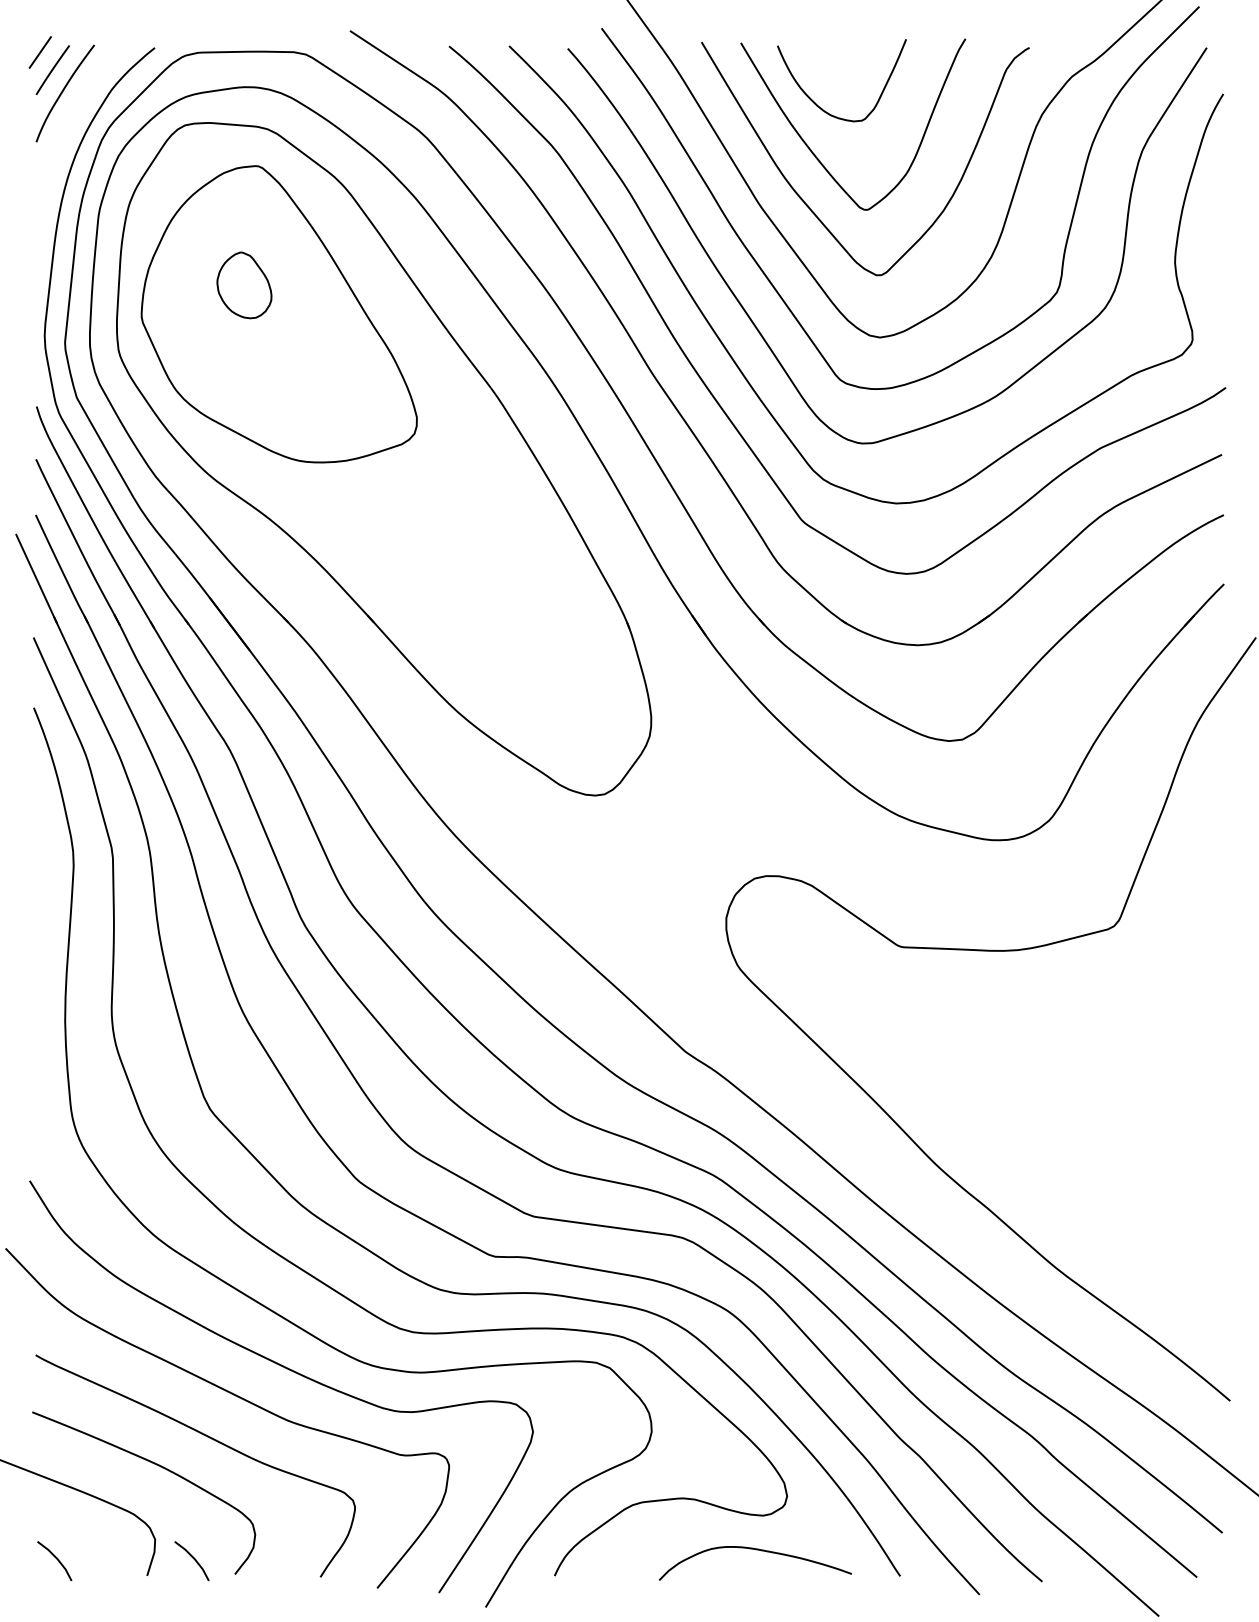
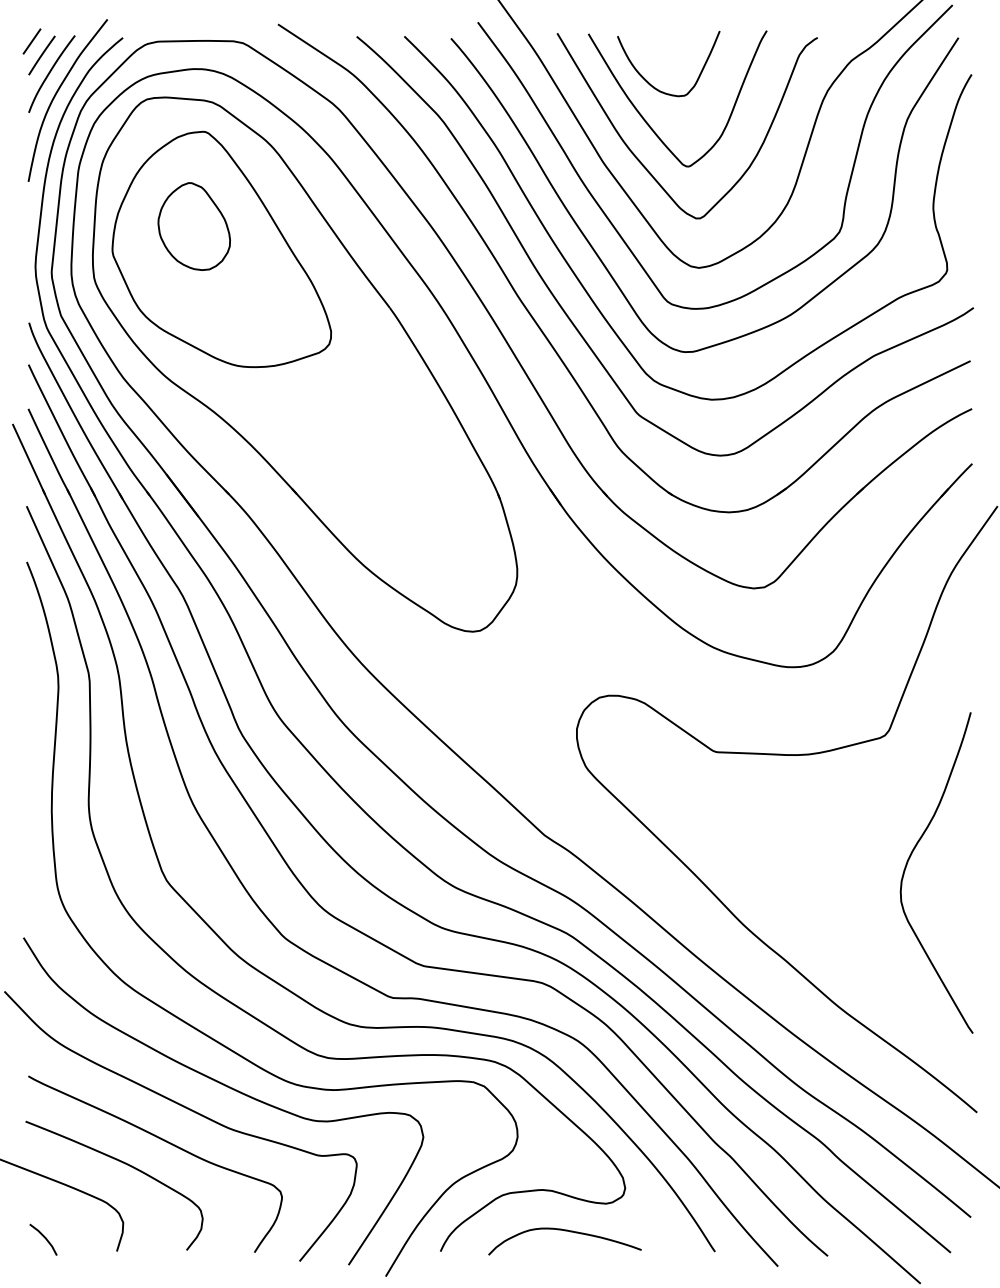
curve: (71, 120) -> (56, 95), added
part: (243, 285) -> (193, 226), size x1.67
curve: (1145, 1083) -> (909, 860), added
curve: (754, 1550) -> (564, 1231), moved
line: (193, 1559) -> (153, 1238), removed

